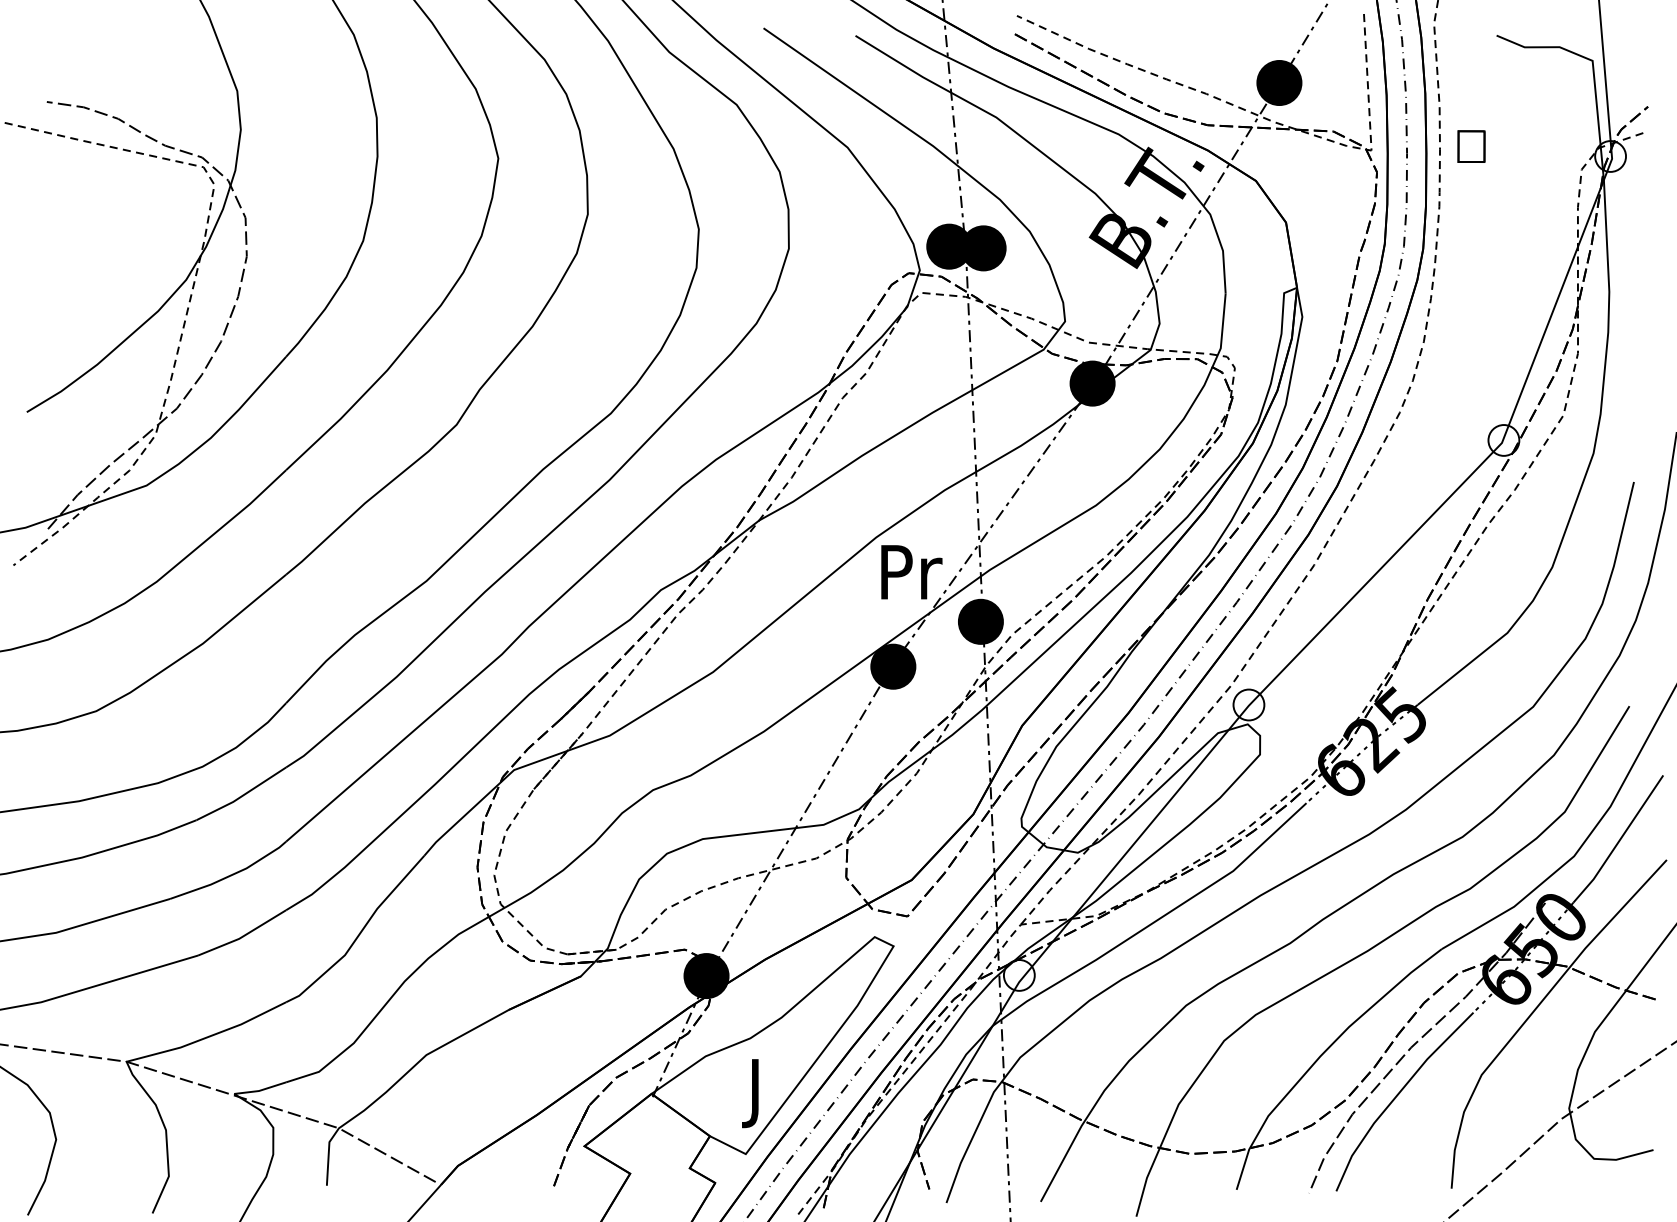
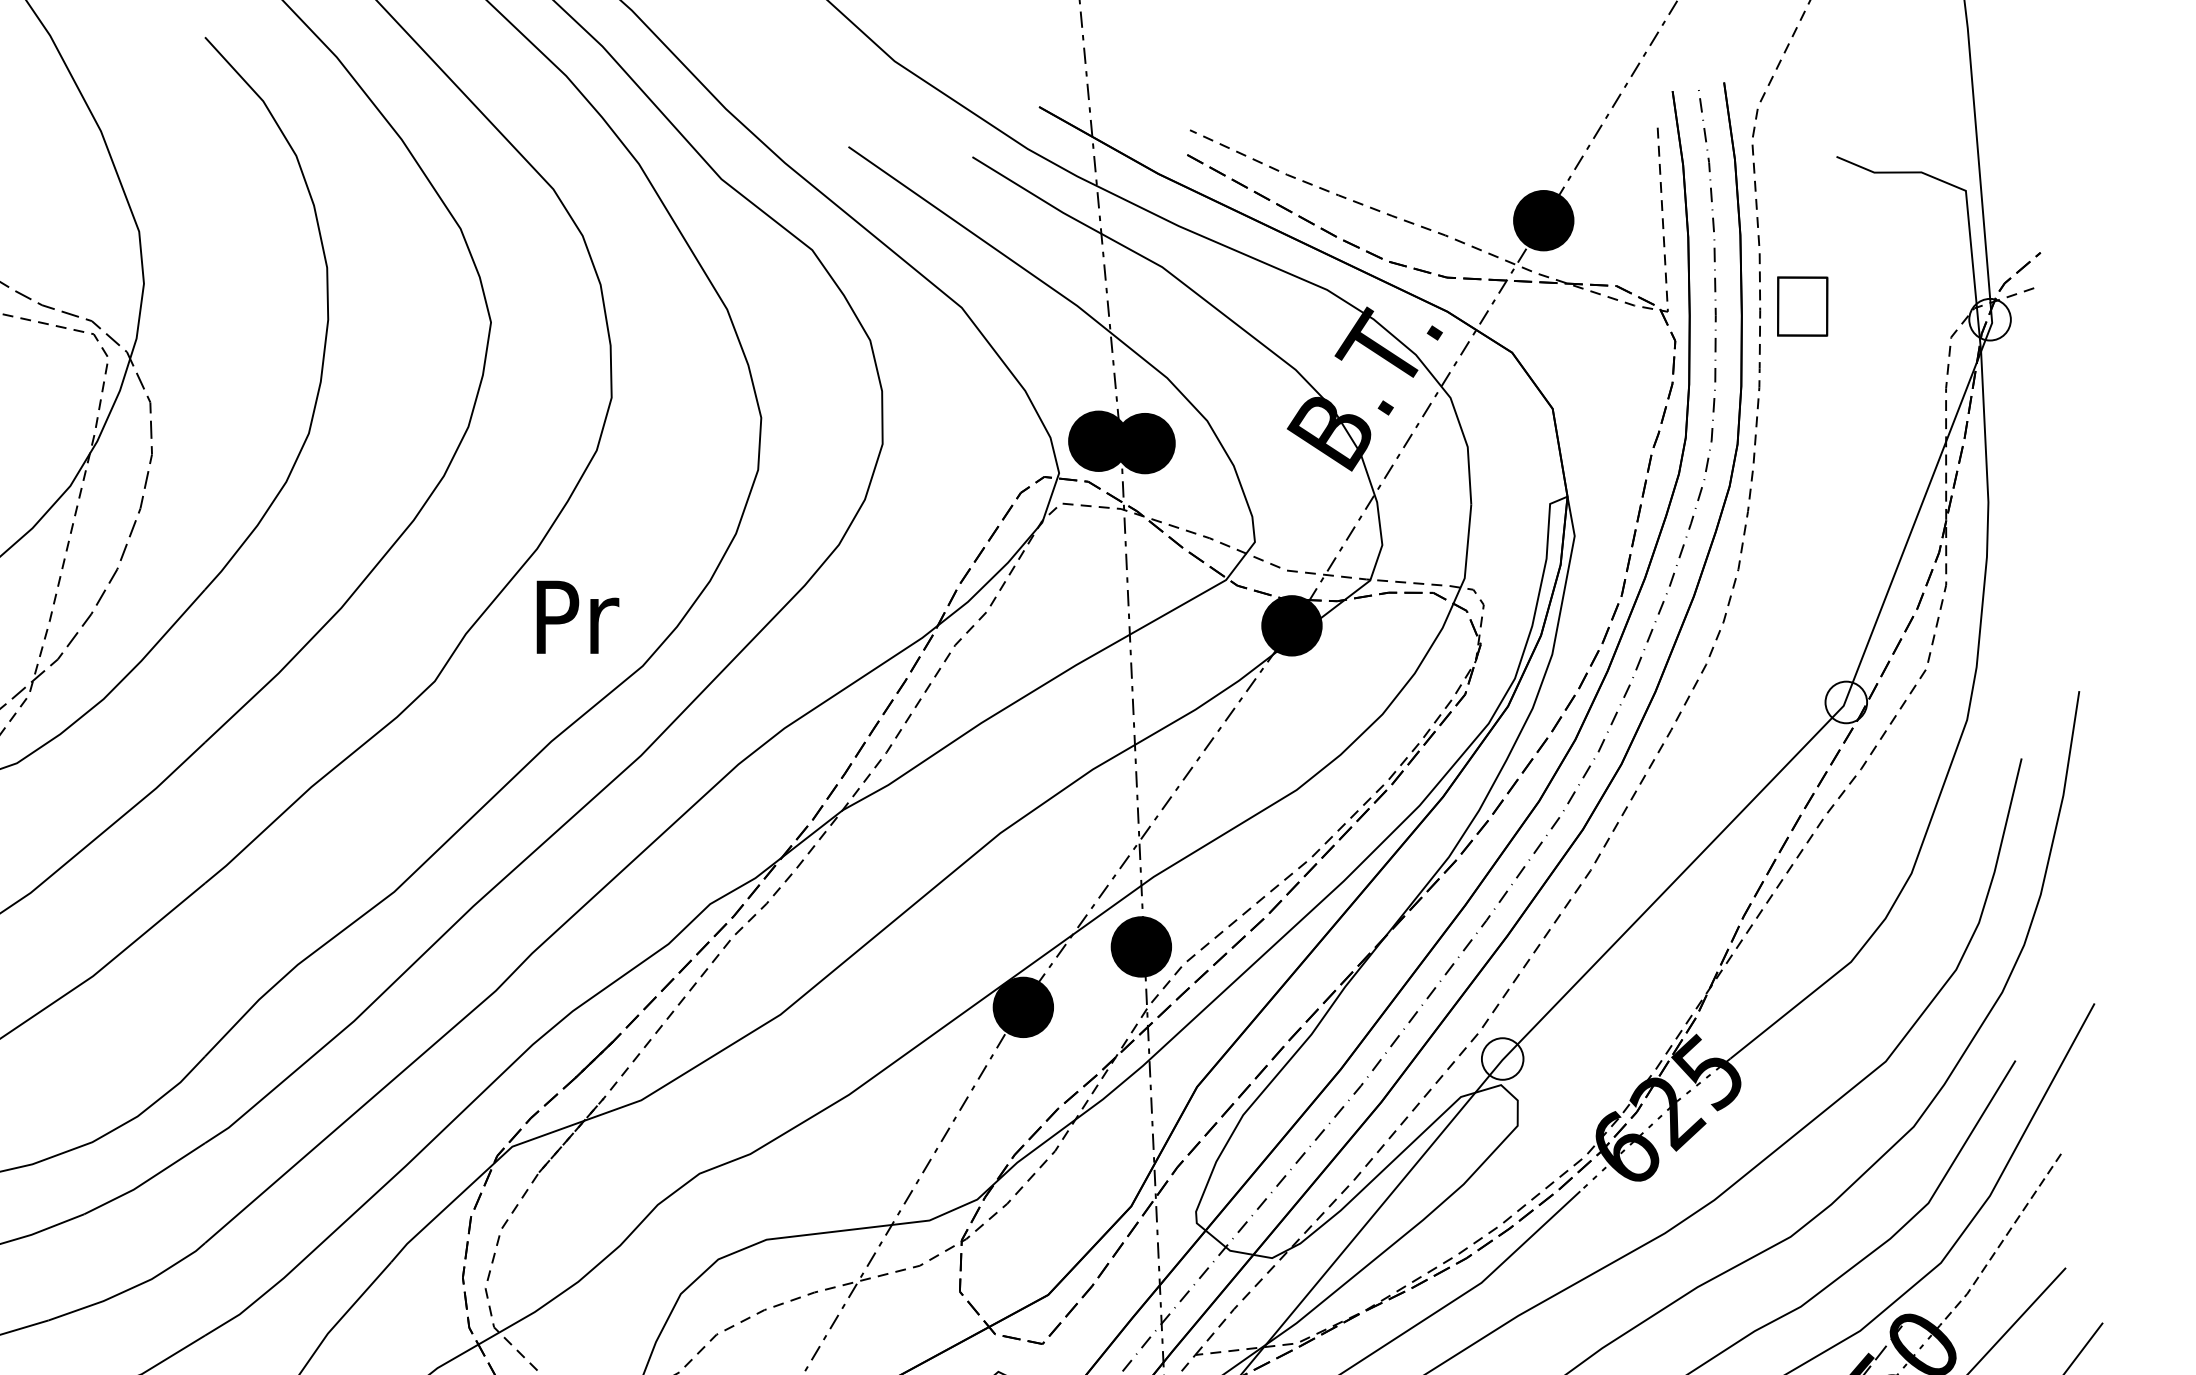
part: (1471, 146) -> (1802, 306), size x1.4
text: (911, 572) -> (577, 617), moved
line: (1619, 840) -> (2002, 1241), solid -> dashed

